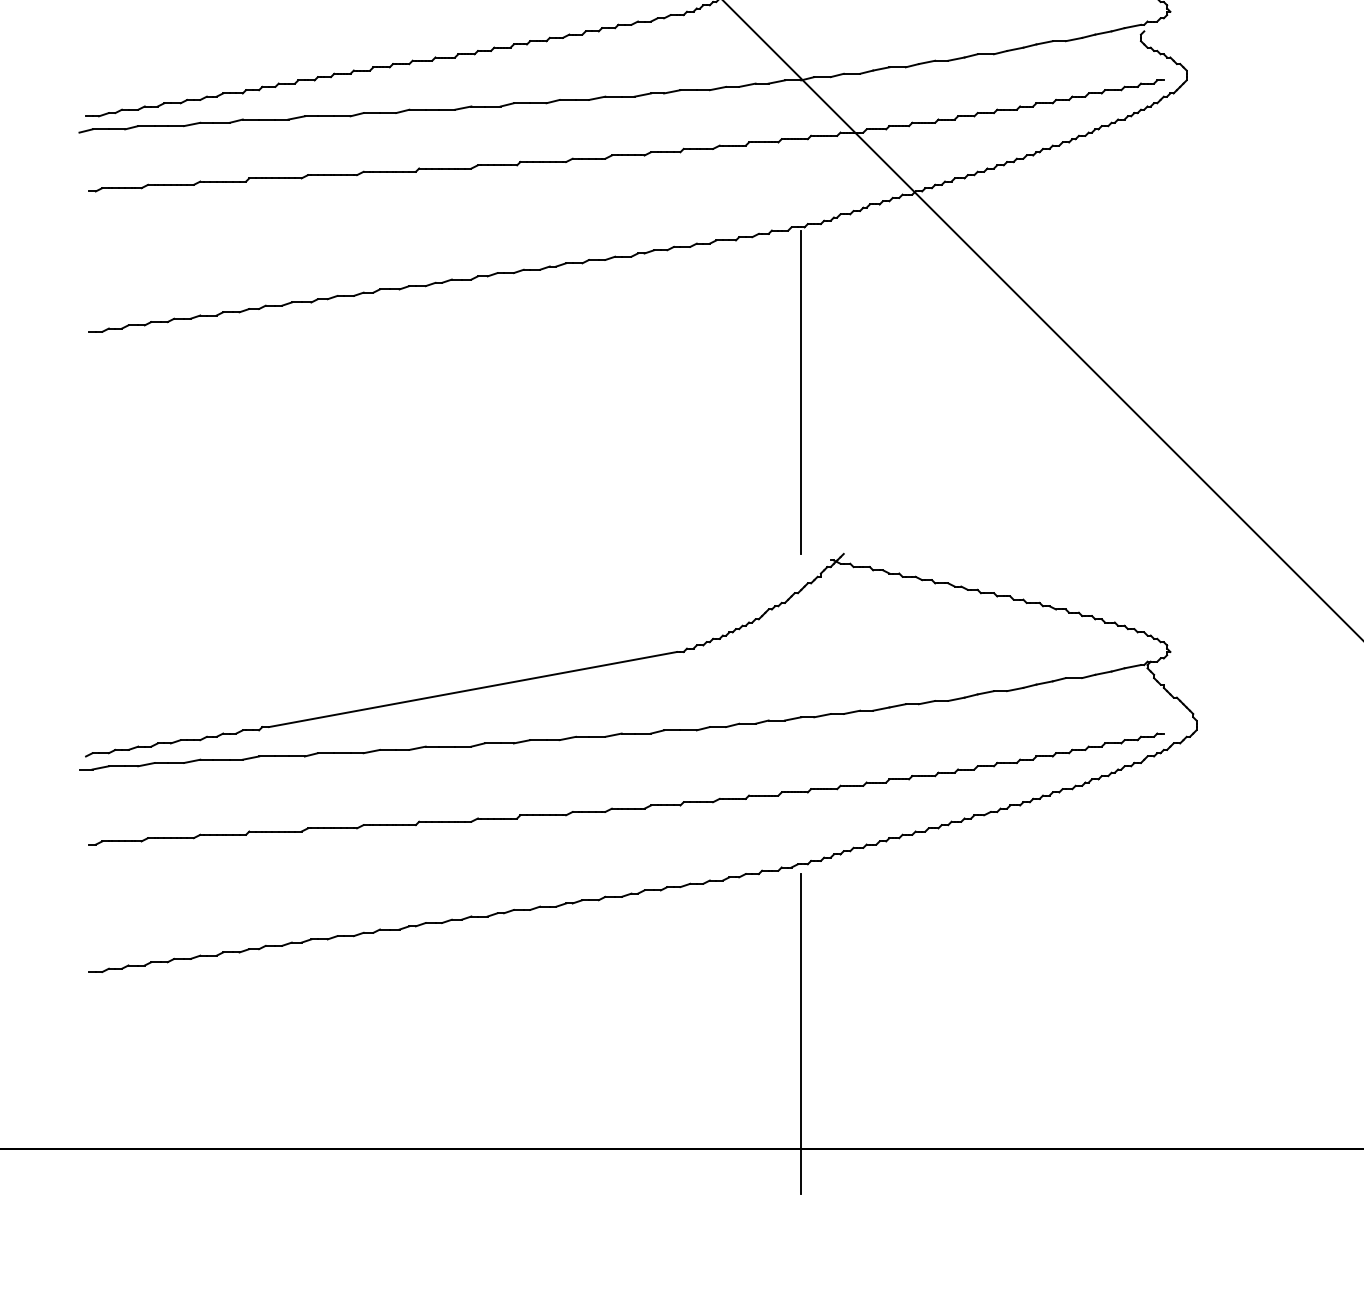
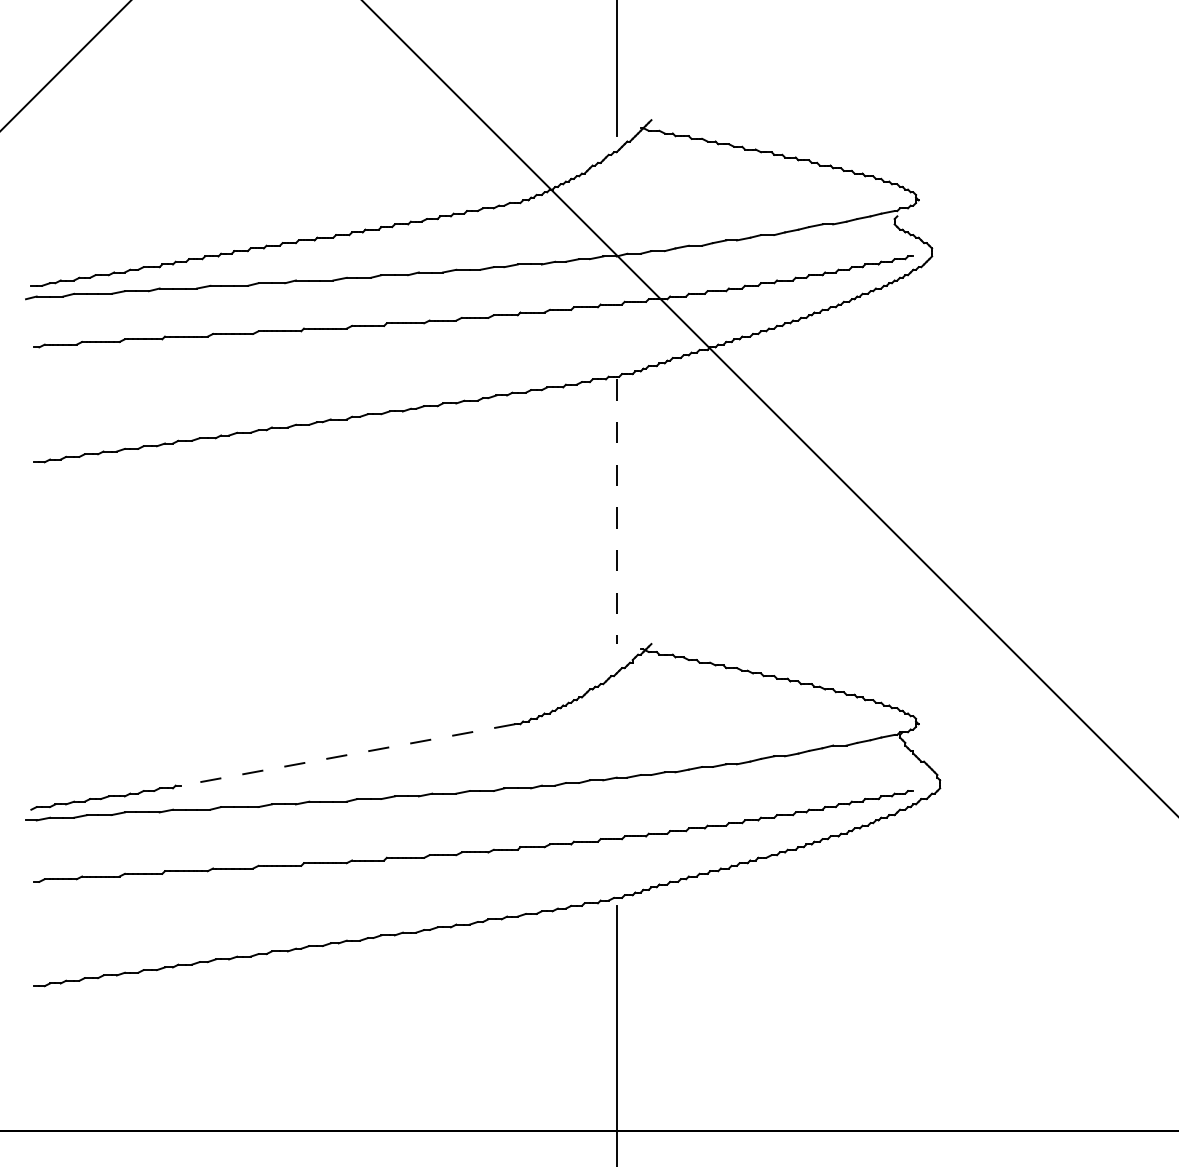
line: (801, 393) -> (616, 512), solid -> dashed
line: (473, 688) -> (348, 754), solid -> dashed

